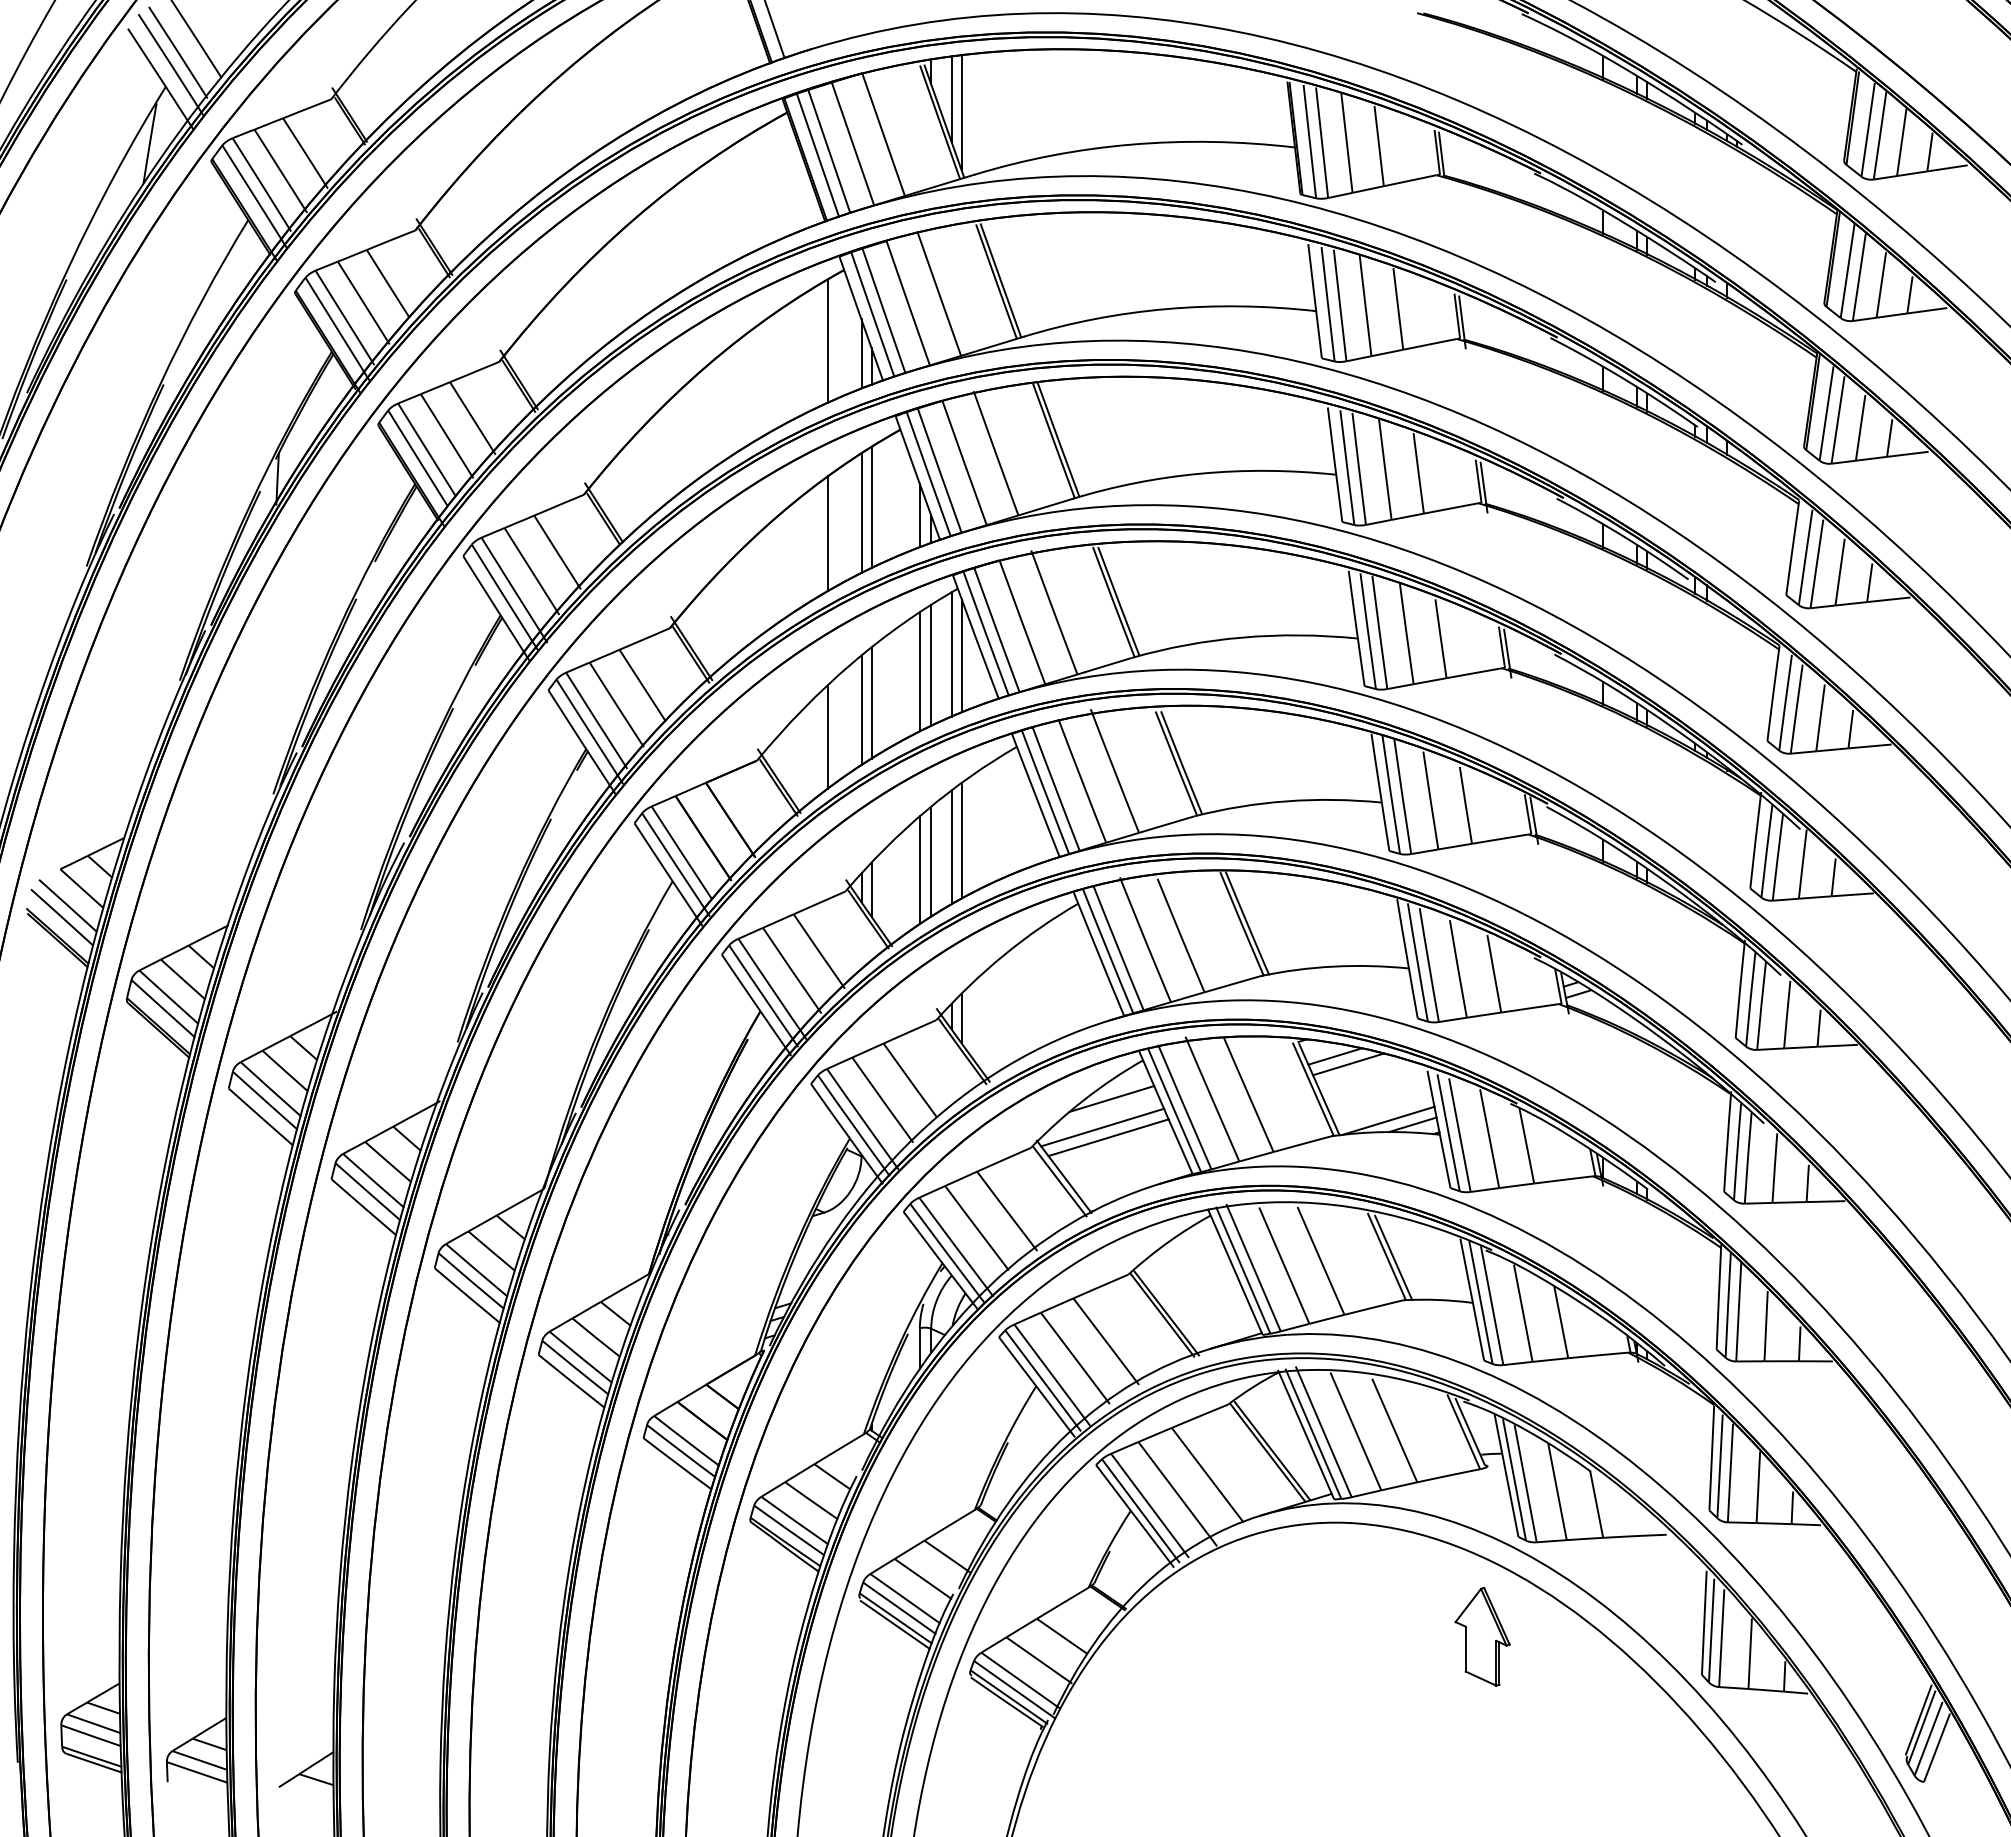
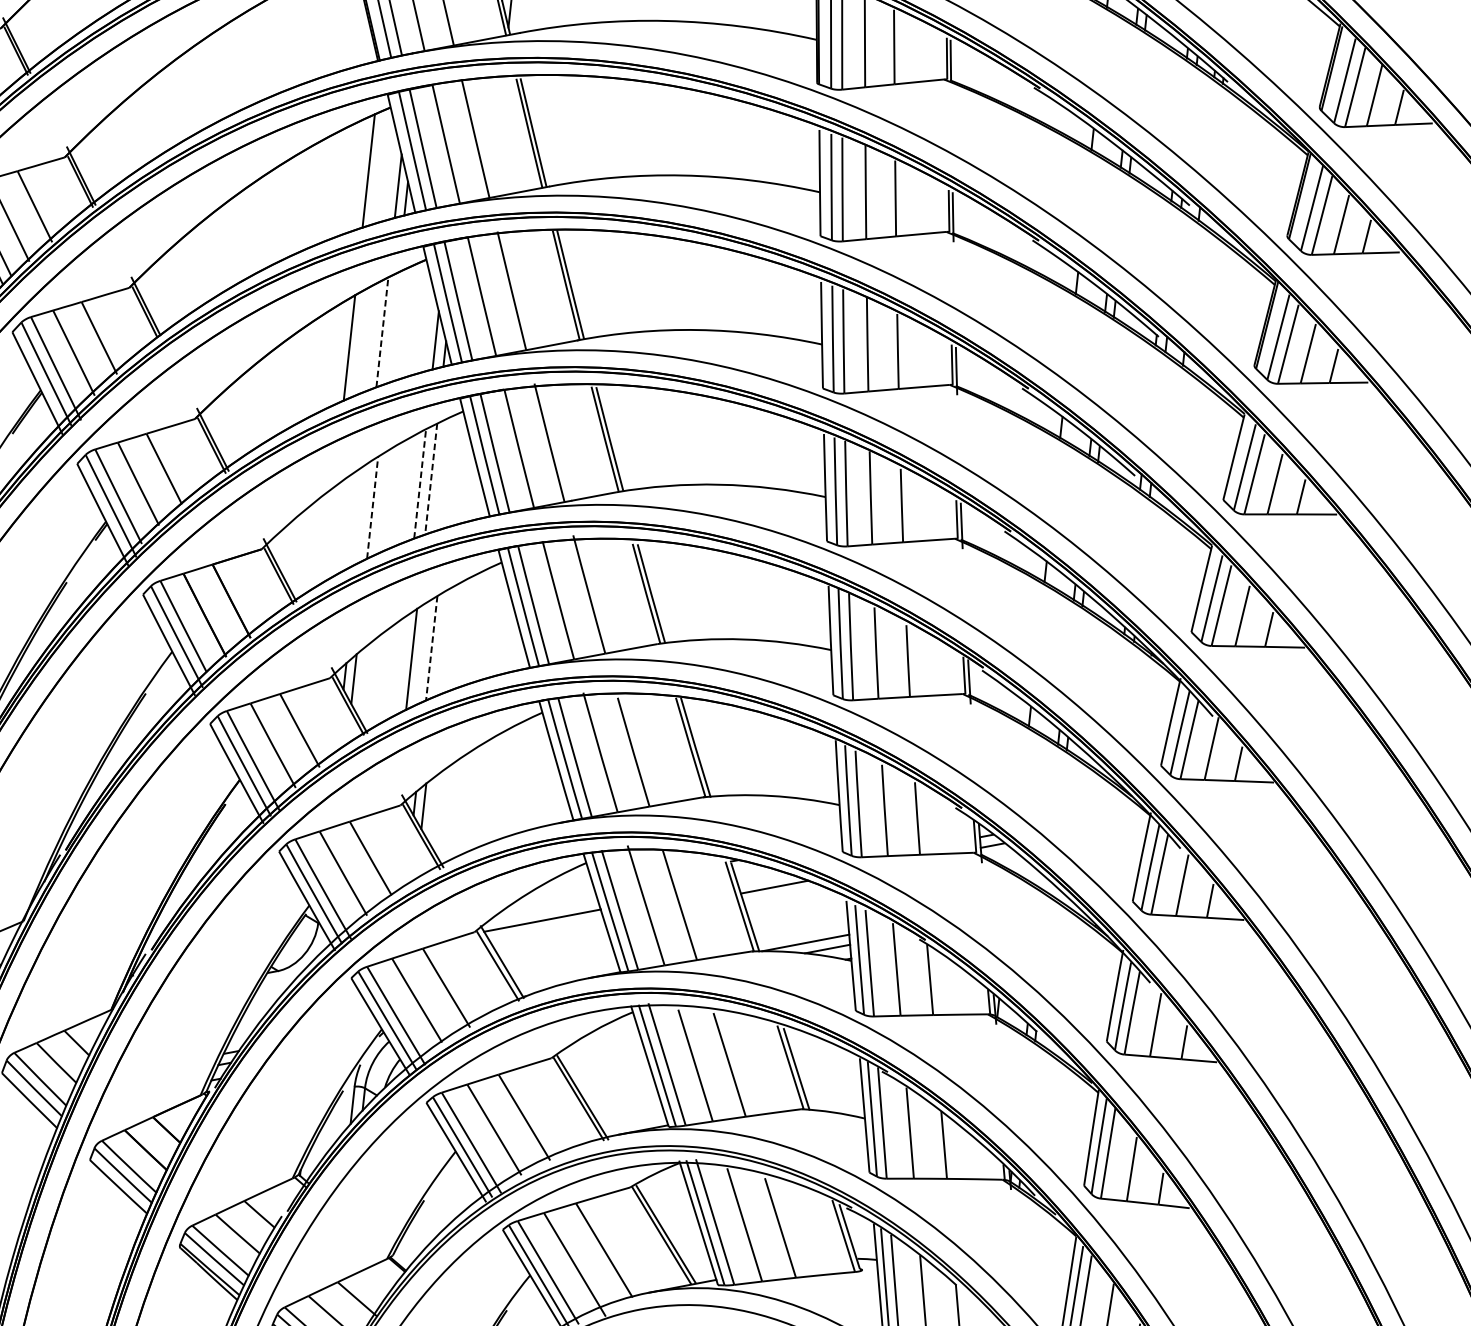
line: (871, 506) -> (392, 327), removed
line: (861, 513) -> (382, 332), solid -> dashed
line: (951, 654) -> (450, 471), removed
line: (961, 655) -> (459, 473), removed
line: (931, 665) -> (431, 479), solid -> dashed
line: (919, 671) -> (419, 483), solid -> dashed
line: (871, 702) -> (372, 507), solid -> dashed
line: (861, 709) -> (362, 512), removed
line: (827, 736) -> (328, 534), removed
line: (961, 840) -> (441, 642), removed
line: (951, 847) -> (431, 648), solid -> dashed
line: (919, 869) -> (400, 665), removed
line: (1335, 1056) -> (763, 878), removed
line: (1111, 1098) -> (553, 894), removed
line: (1108, 1137) -> (546, 930), removed

